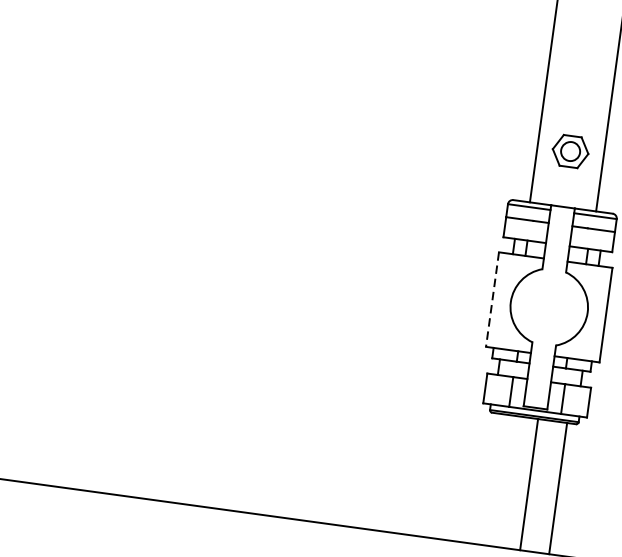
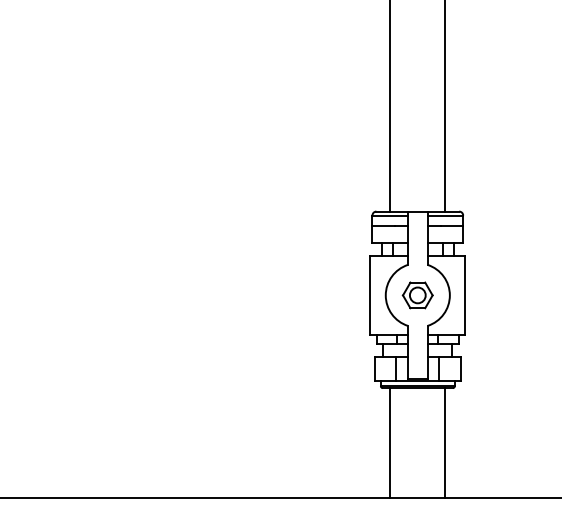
part: (570, 151) -> (417, 295), moved
line: (492, 299) -> (370, 295), dashed -> solid
line: (529, 484) -> (390, 442), moved

